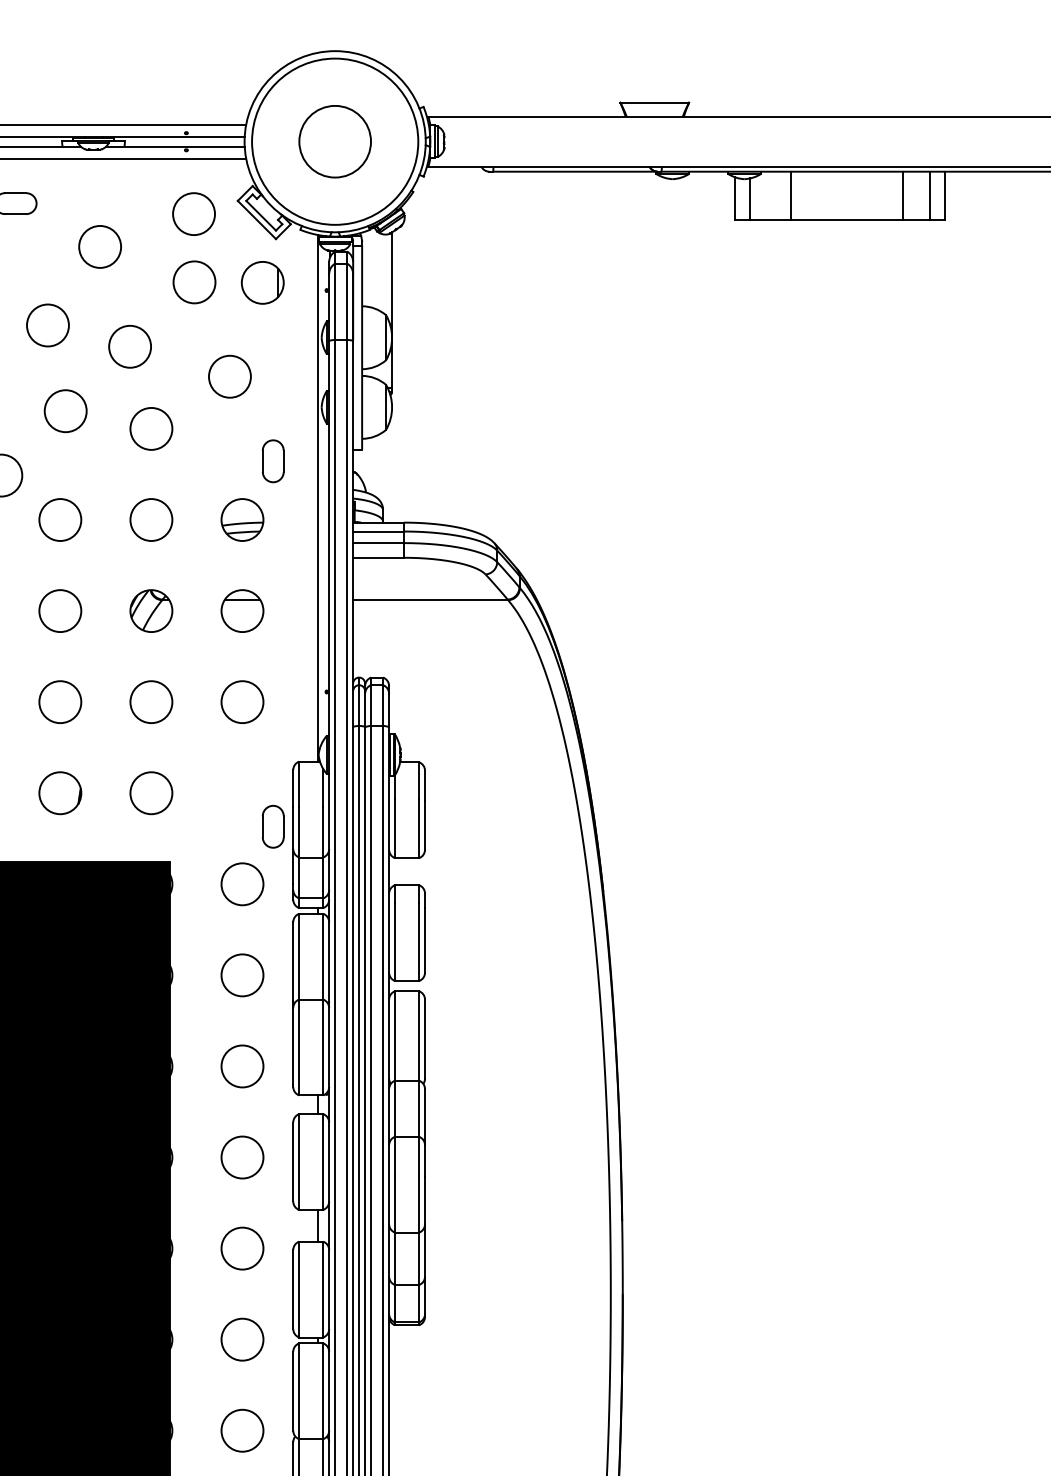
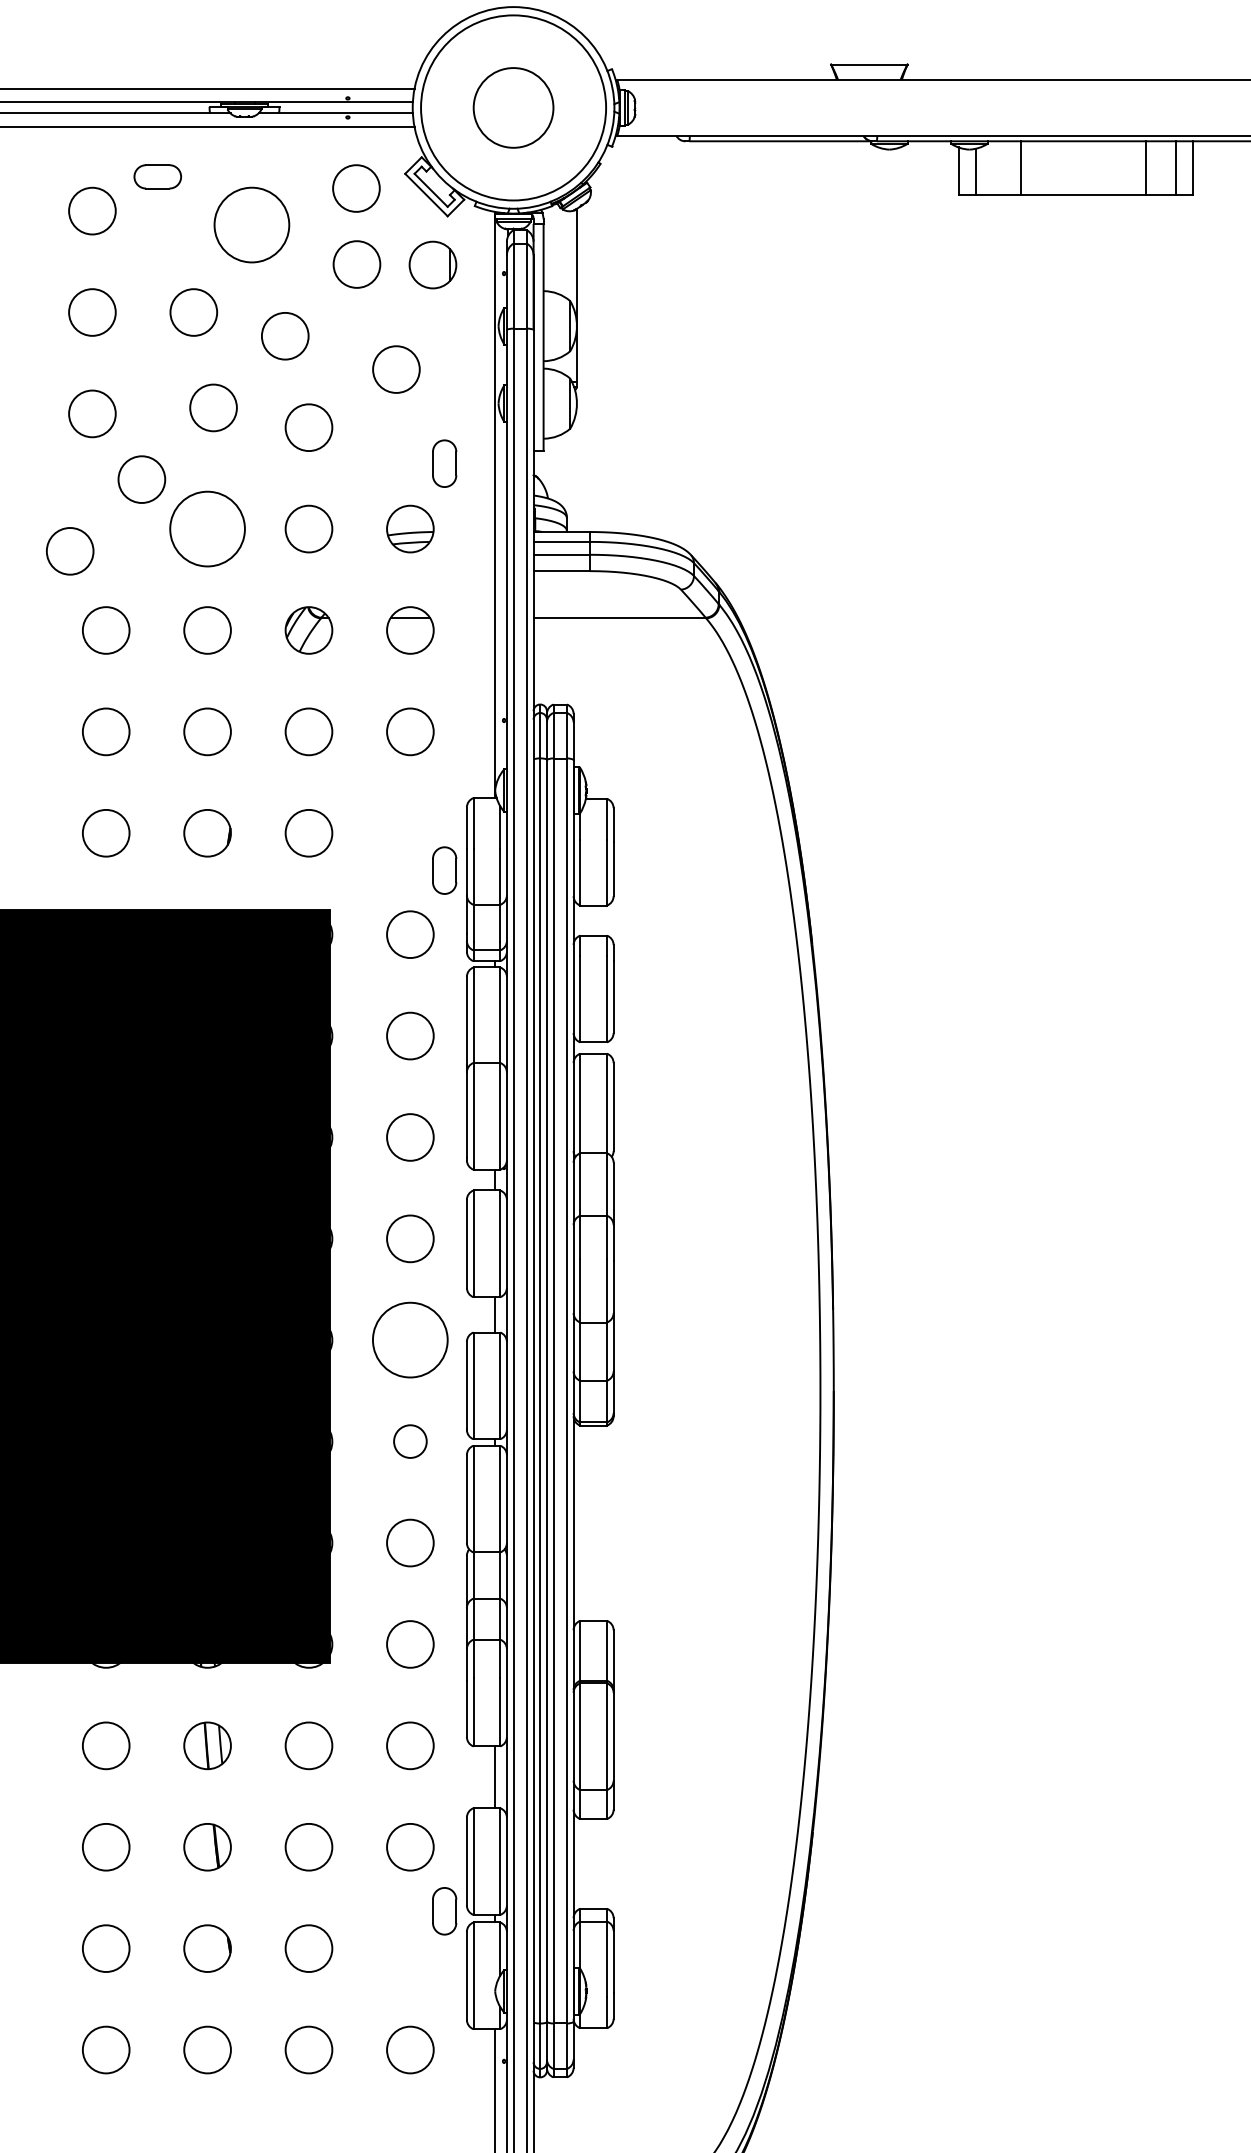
circle: (99, 246) -> (251, 224), size x1.6
circle: (60, 519) -> (207, 528), size x1.6
circle: (242, 1248) -> (410, 1340), size x1.6
circle: (242, 1339) -> (410, 1441), size x0.7

